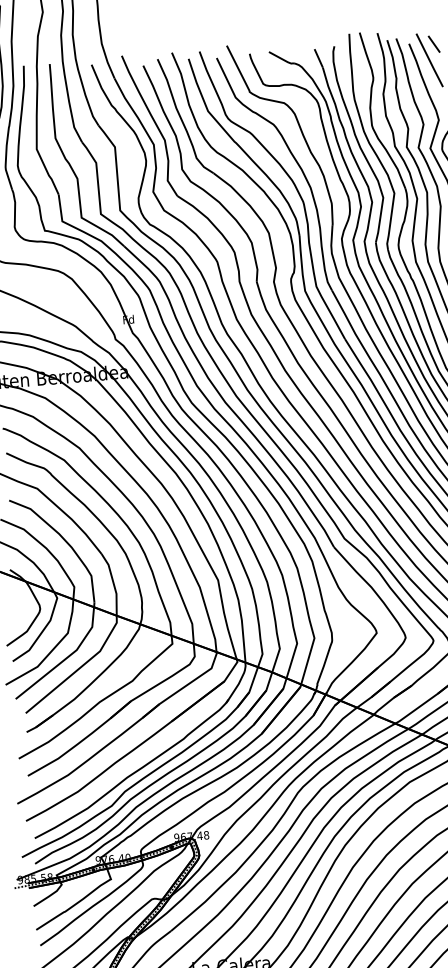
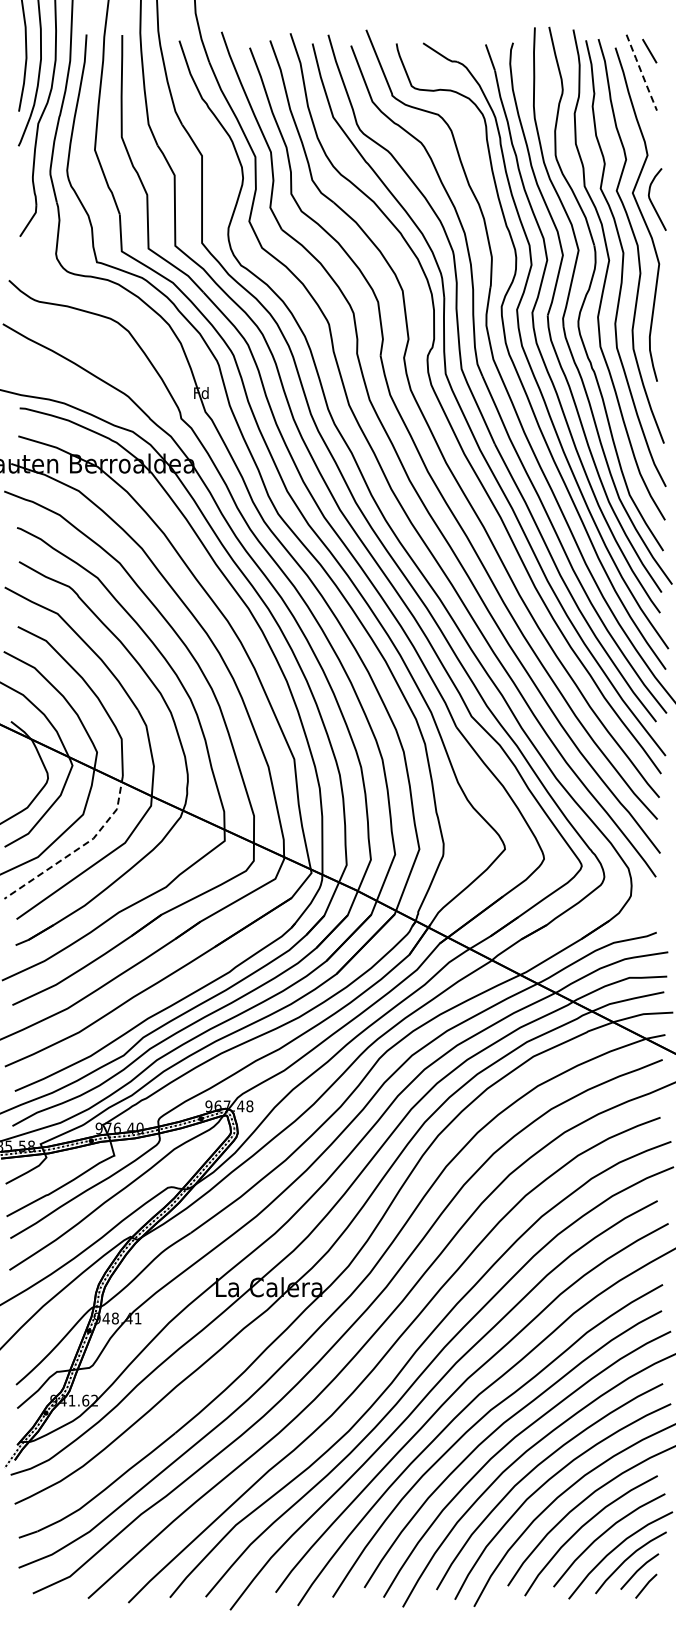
line: (429, 60) -> (641, 73), solid -> dashed
line: (67, 658) -> (79, 848), solid -> dashed

